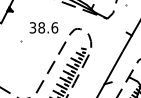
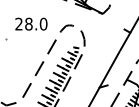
text: (43, 27) -> (30, 23), 38.6 -> 28.0

